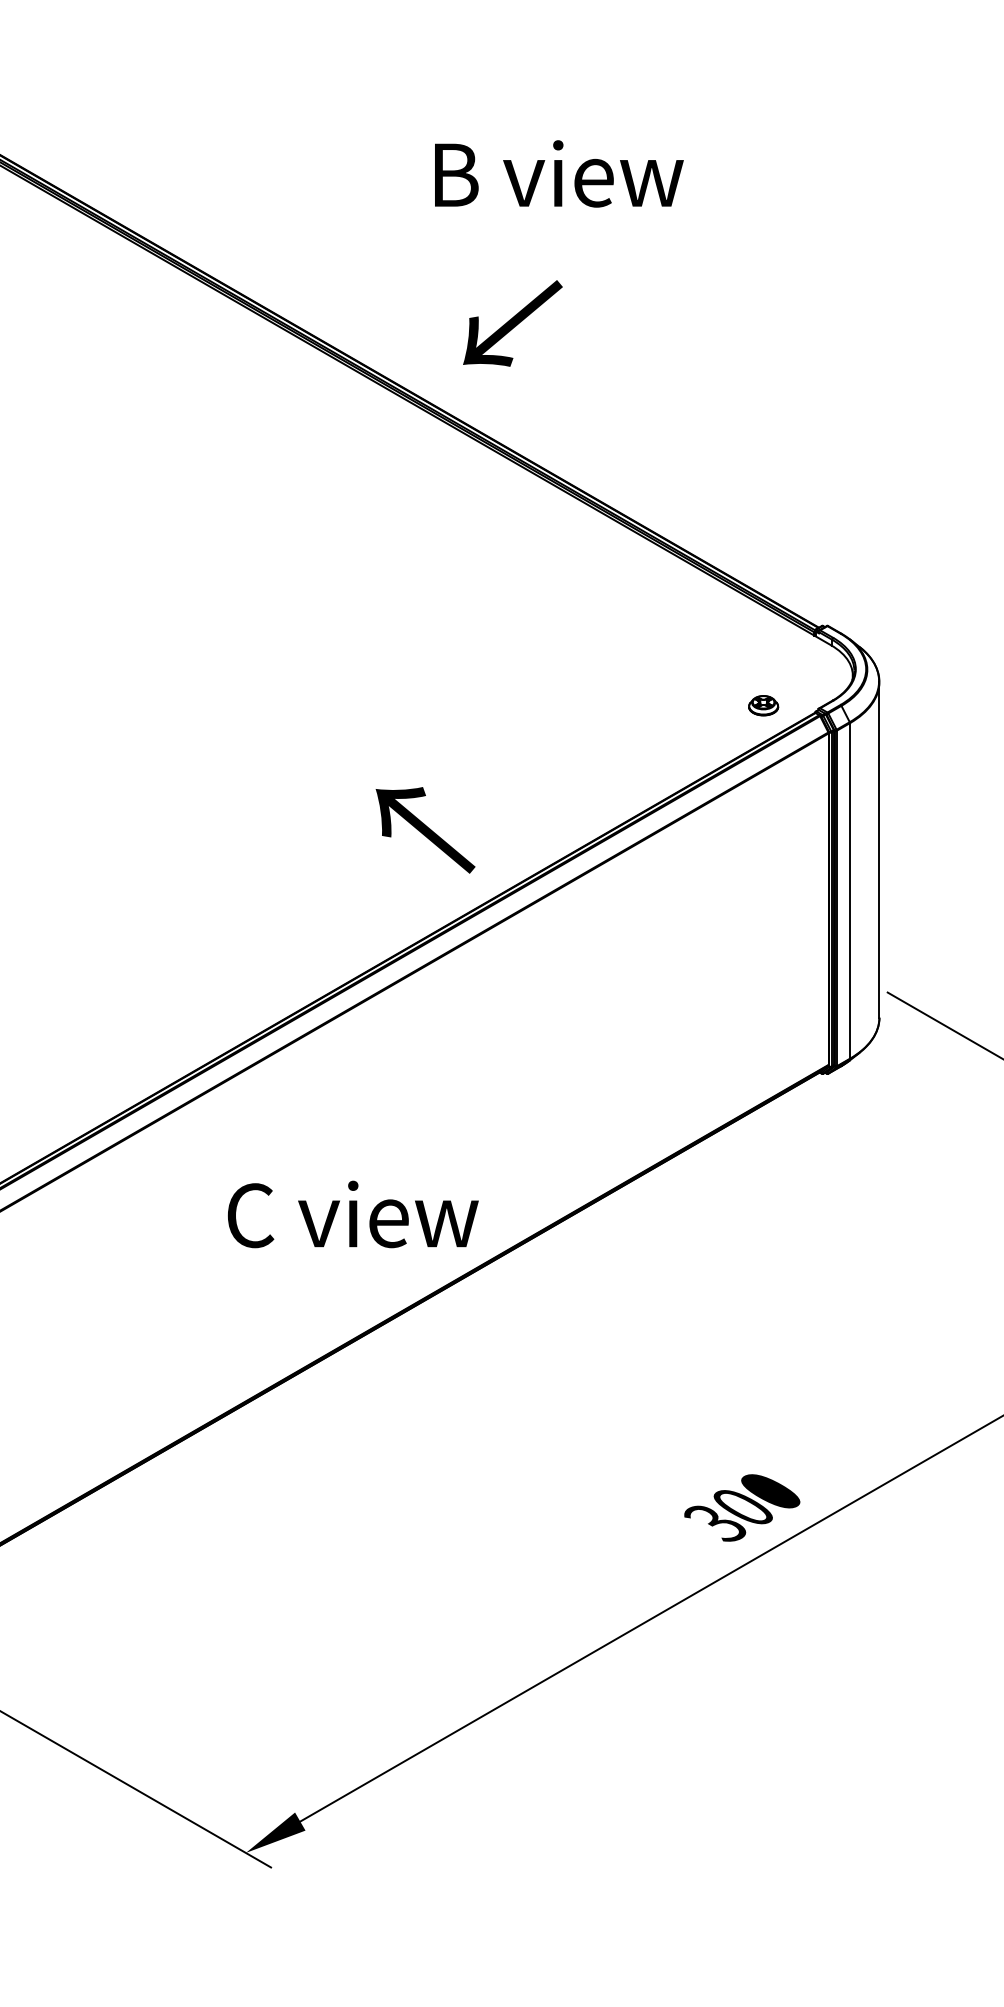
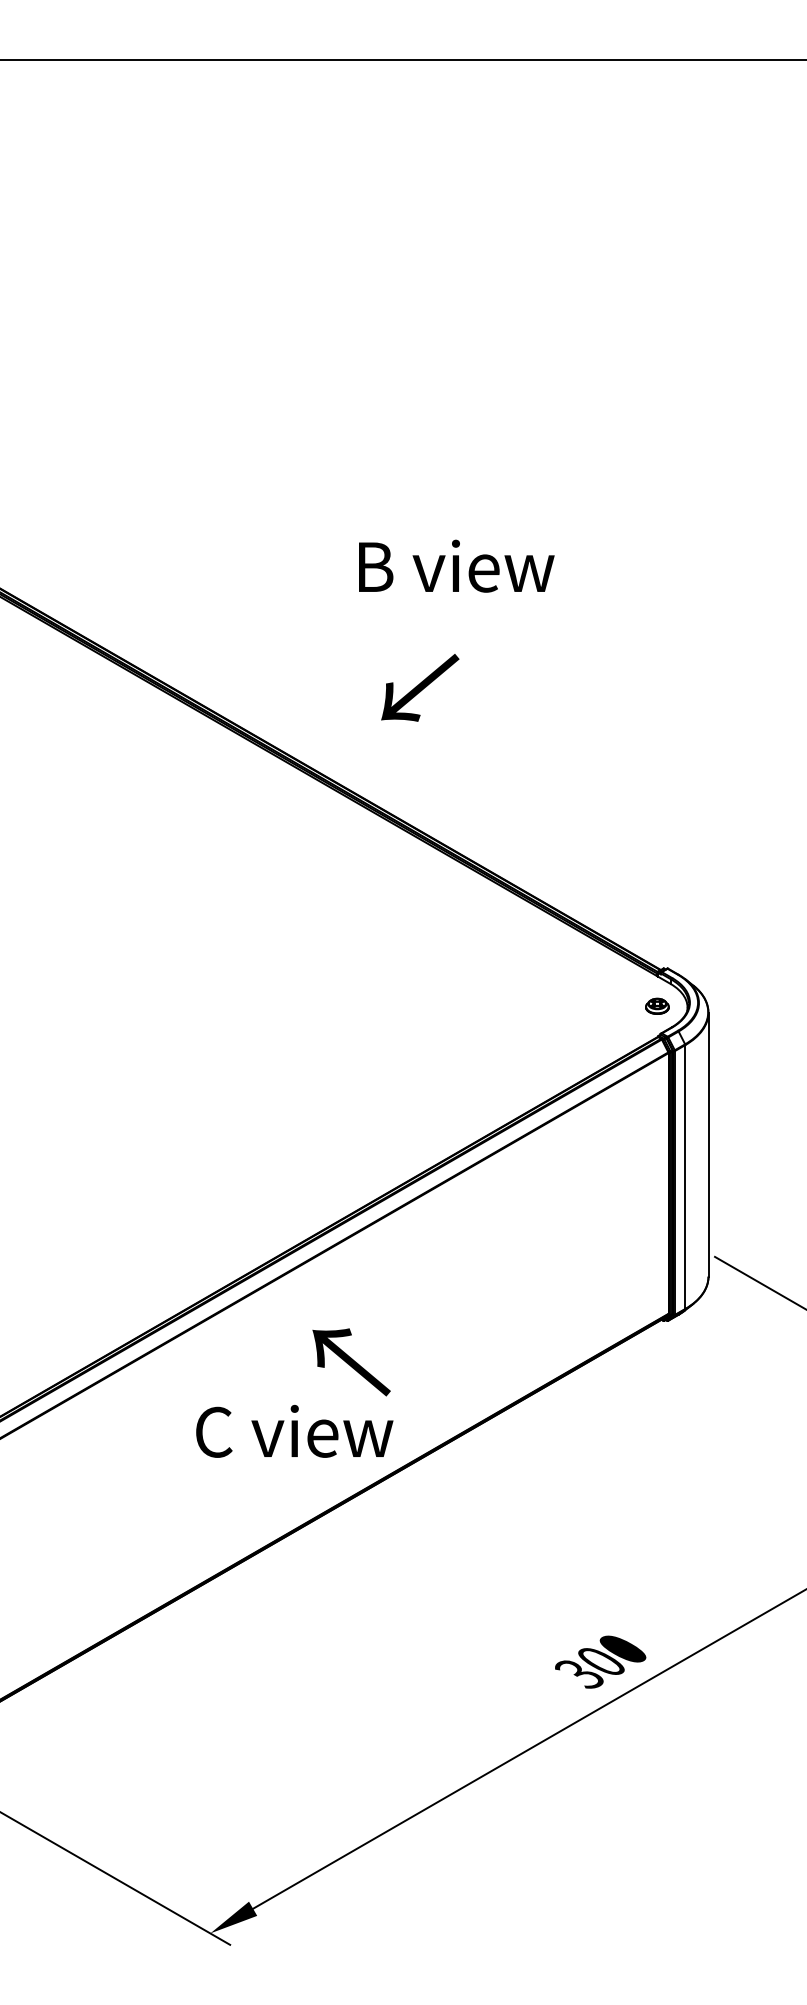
text: (558, 172) -> (456, 565), moved
text: (513, 323) -> (420, 687), moved
part: (763, 704) -> (657, 1005), moved
text: (425, 830) -> (351, 1362), moved

